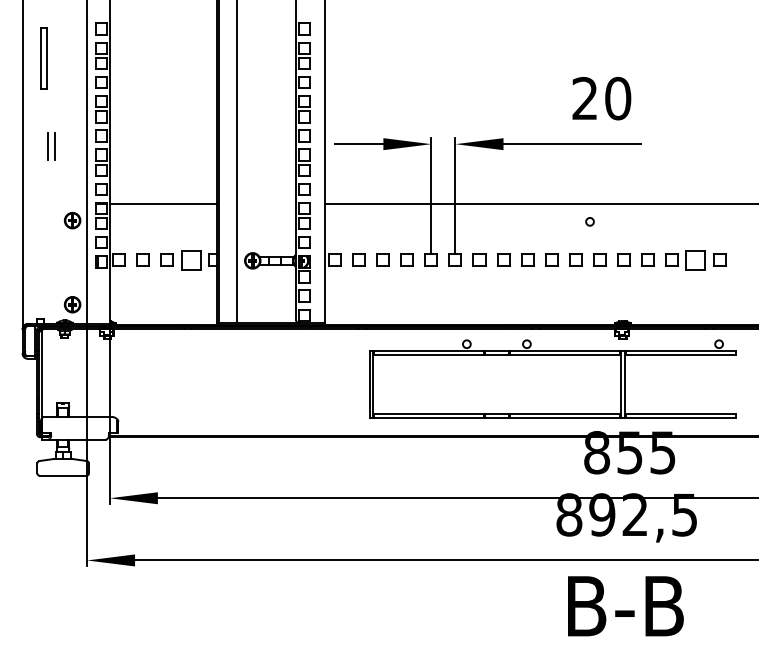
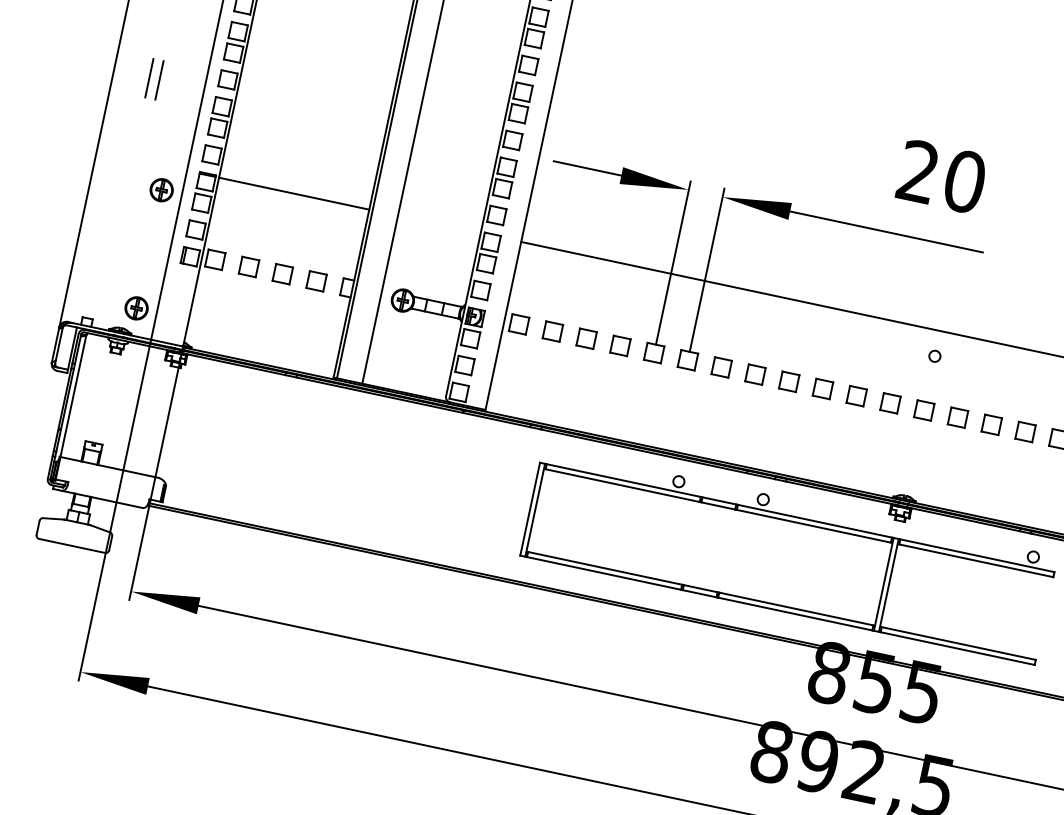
circle: (589, 221) -> (934, 355), moved
part: (190, 259) -> (315, 280), size x0.62
part: (695, 259) -> (1025, 430), size x0.62

